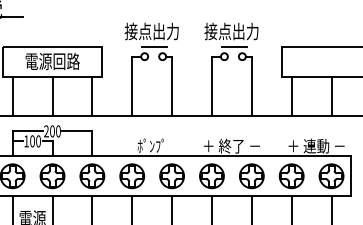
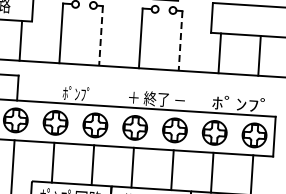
line: (172, 86) -> (101, 35), solid -> dashed
line: (251, 86) -> (180, 40), solid -> dashed
text: (315, 145) -> (240, 103), ＋ 連動 － -> ﾎﾟﾝﾌﾟ

